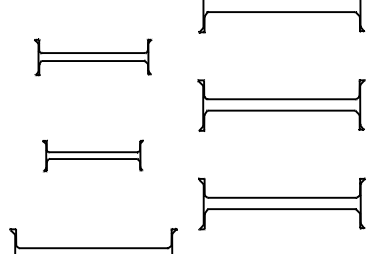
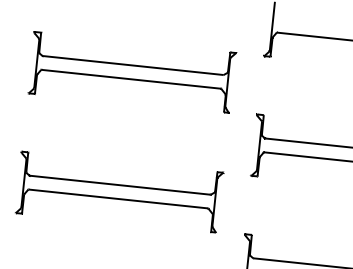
part: (93, 57) -> (132, 73), size x1.43
part: (93, 155) -> (119, 192), size x1.67

